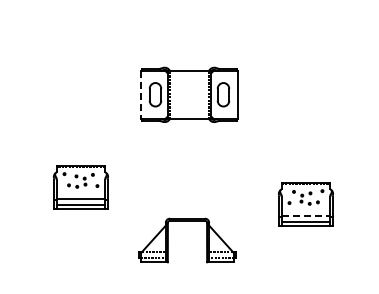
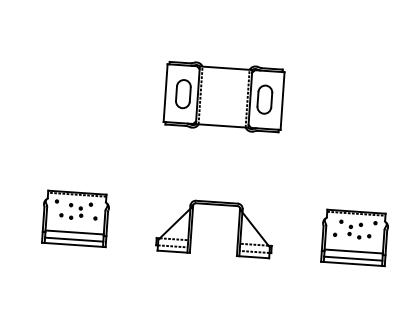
line: (140, 95) -> (165, 93), dashed -> solid
part: (80, 187) -> (75, 218), moved
line: (306, 215) -> (354, 251), dashed -> solid
part: (187, 221) -> (216, 205), moved

